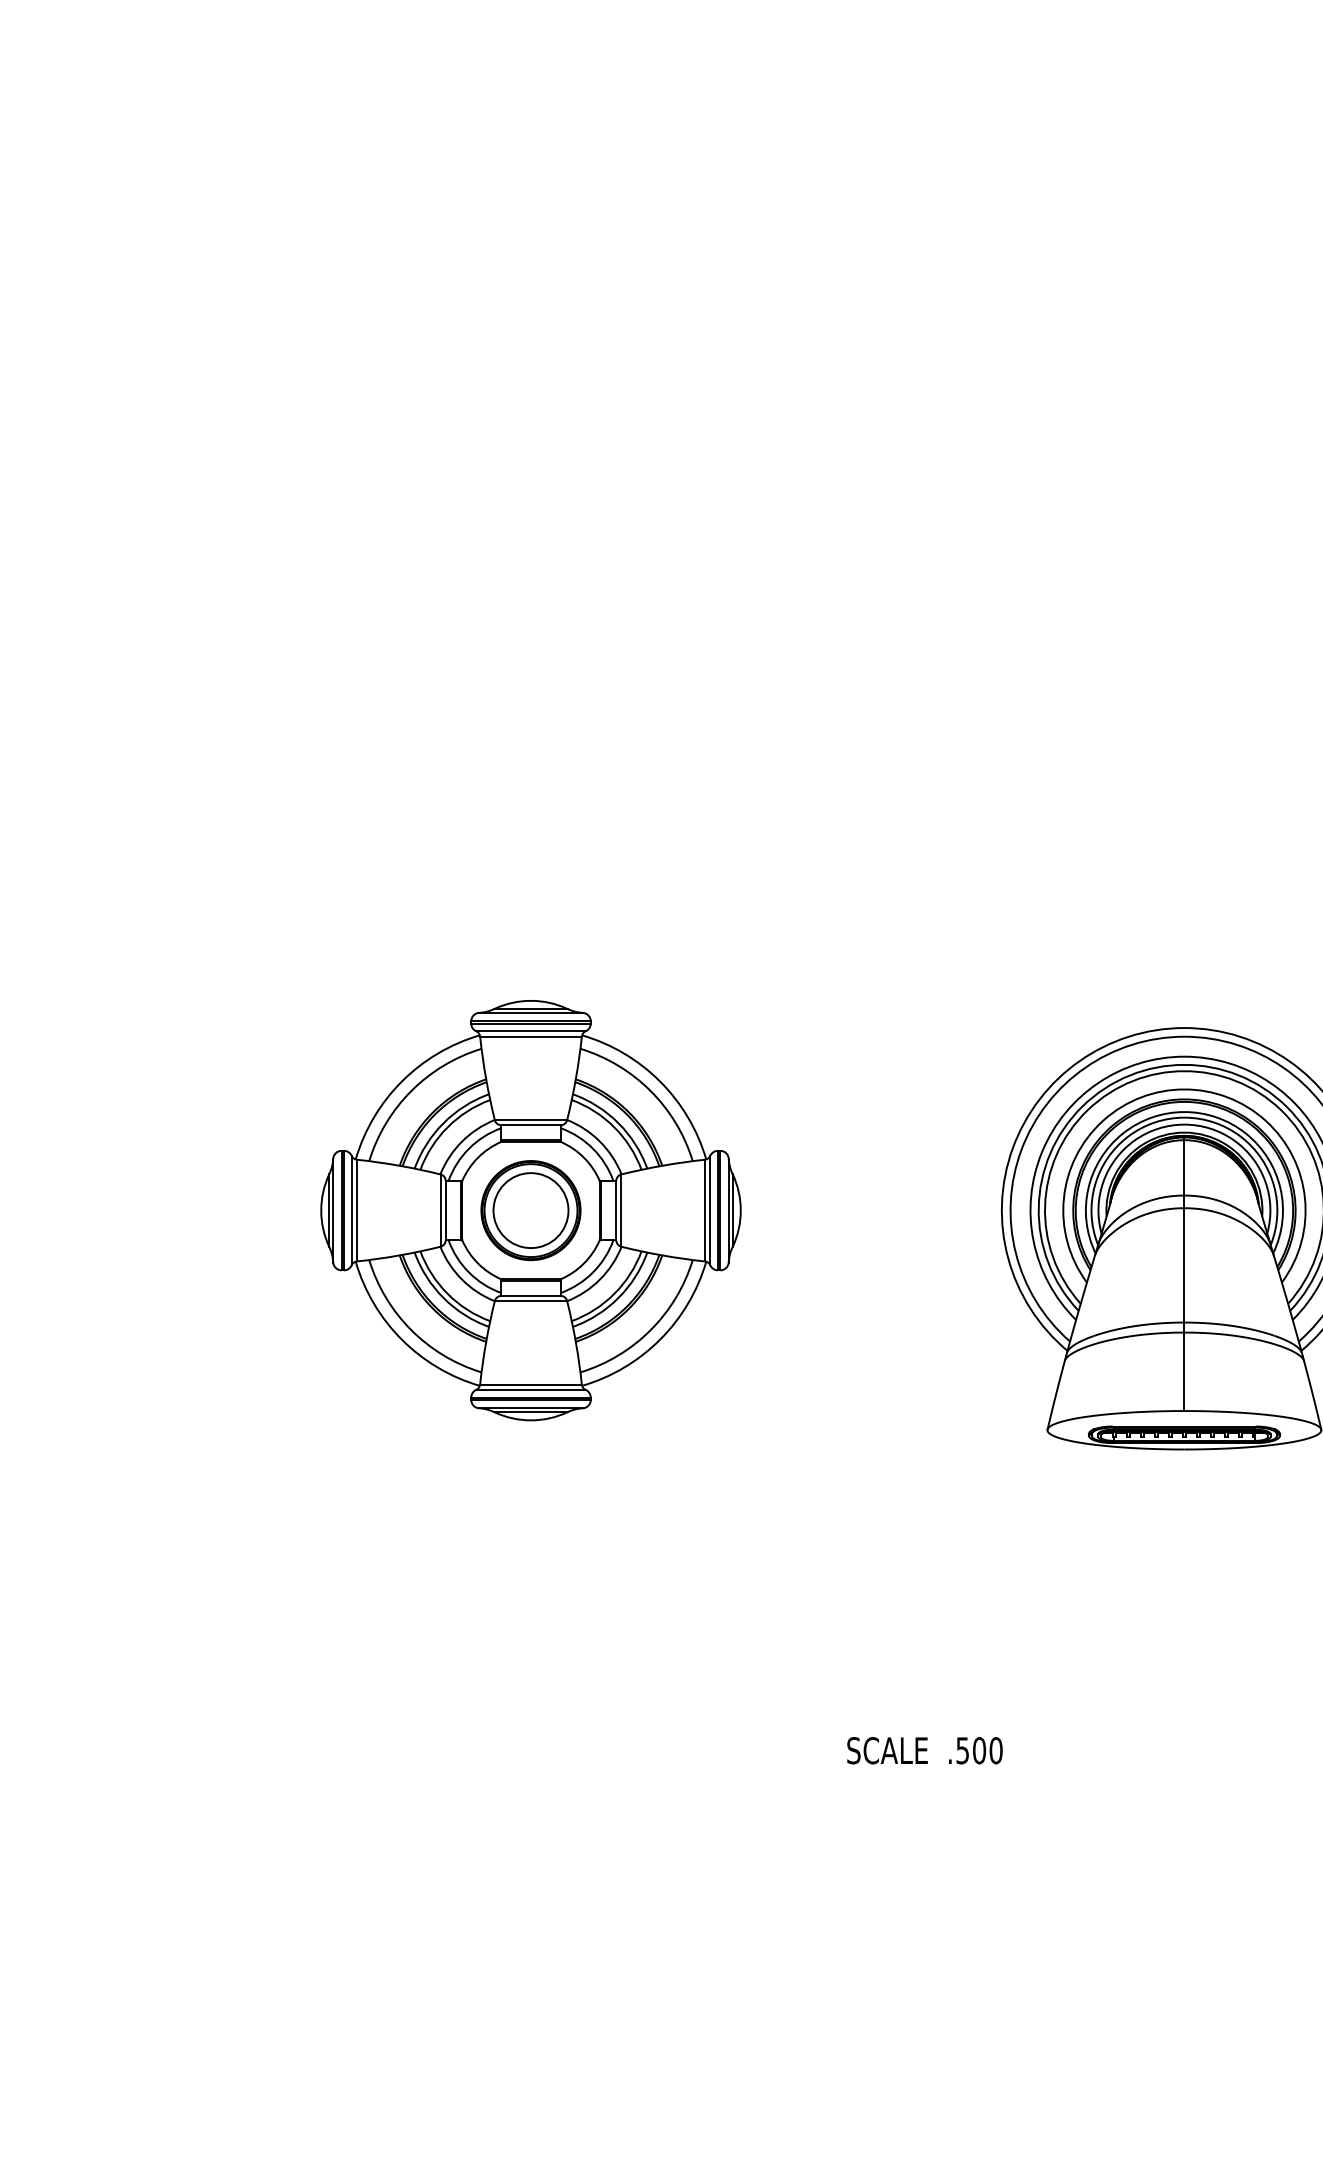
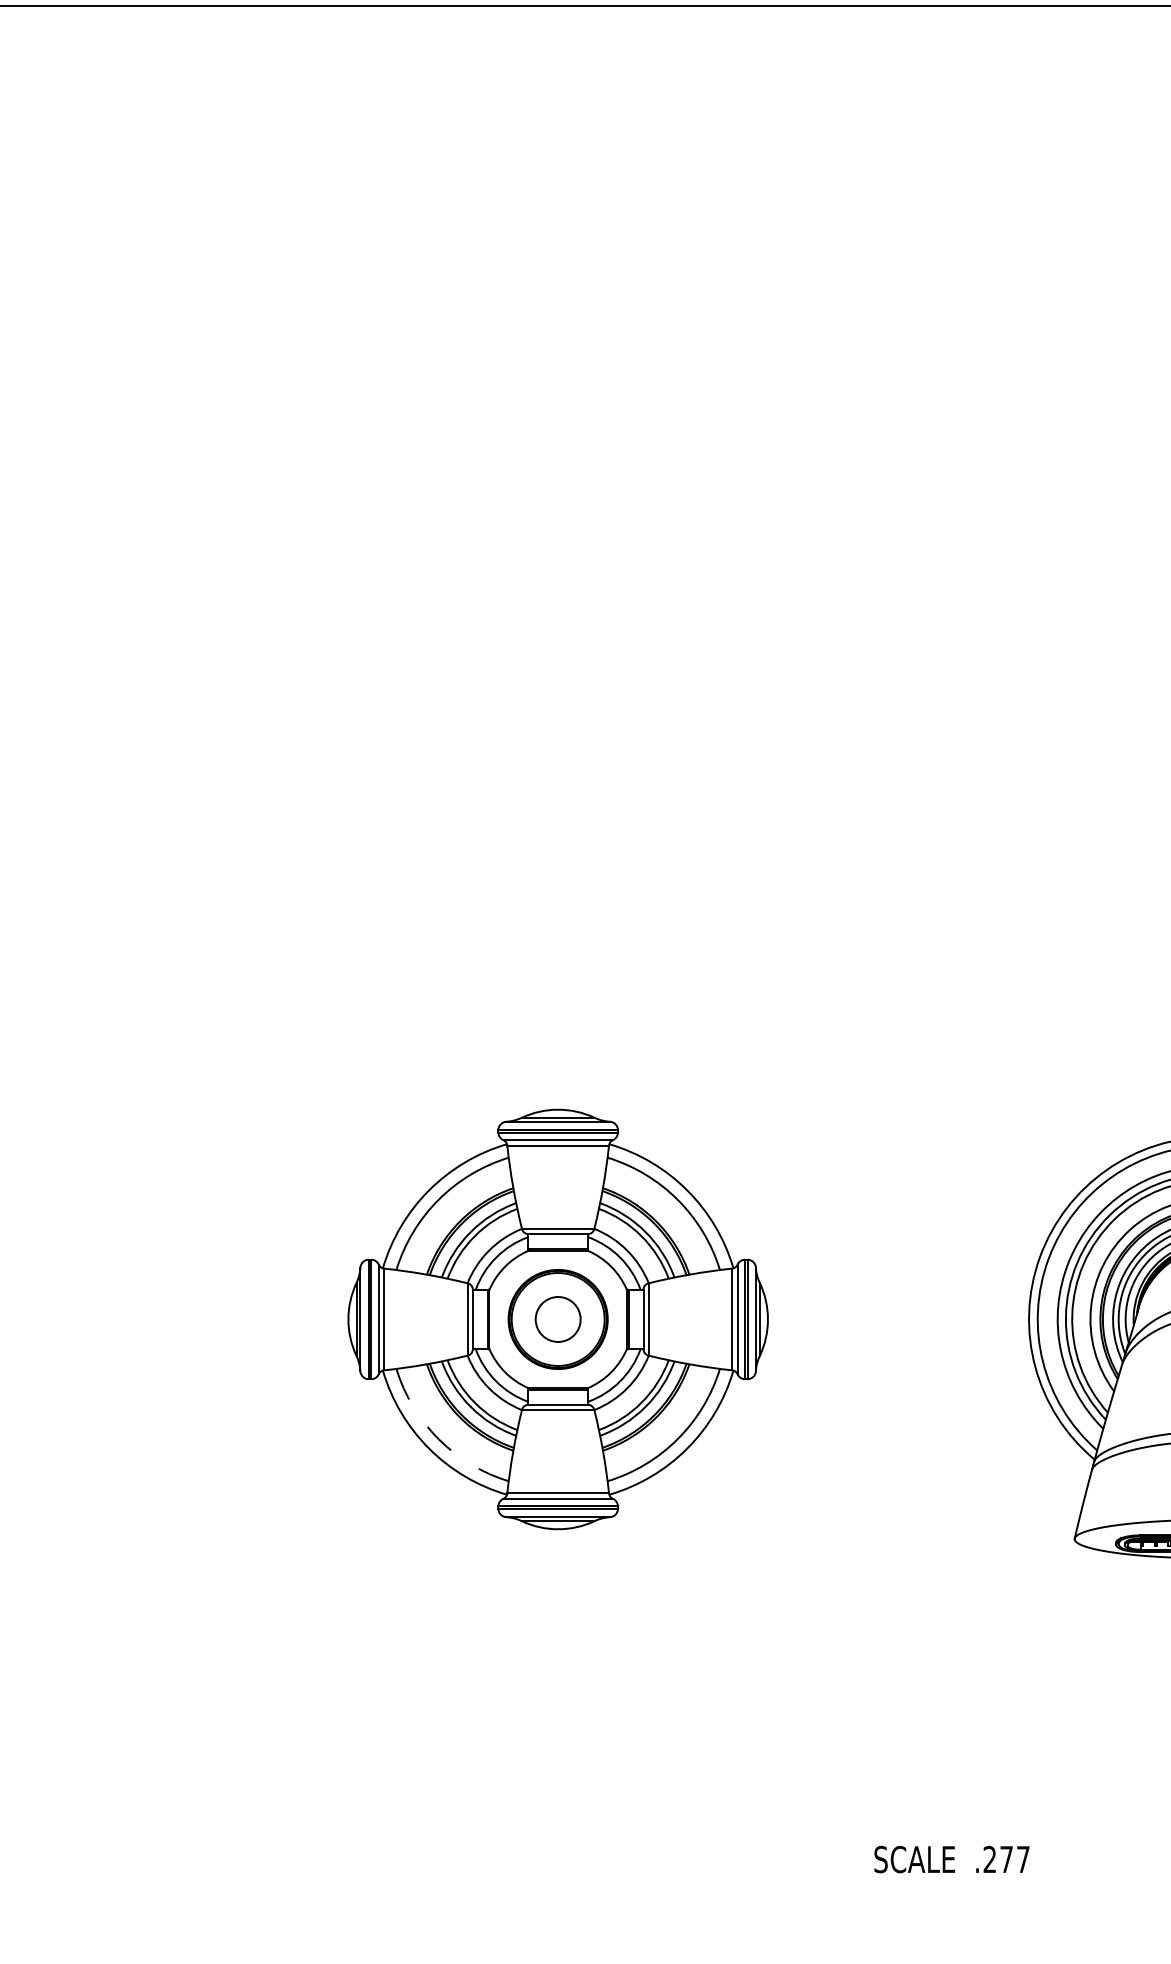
circle: (530, 1210) -> (557, 1319), size x0.6
arc: (411, 1330) -> (438, 1439), solid -> dashed
text: (979, 1750) -> (1006, 1859), .500 -> .277

